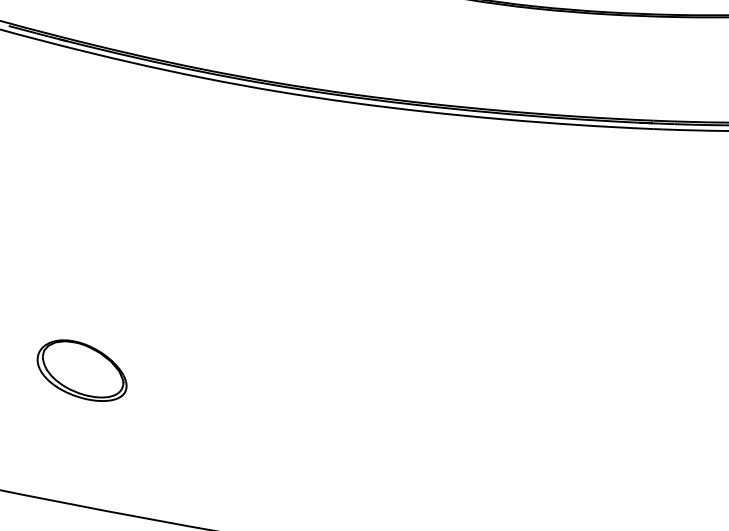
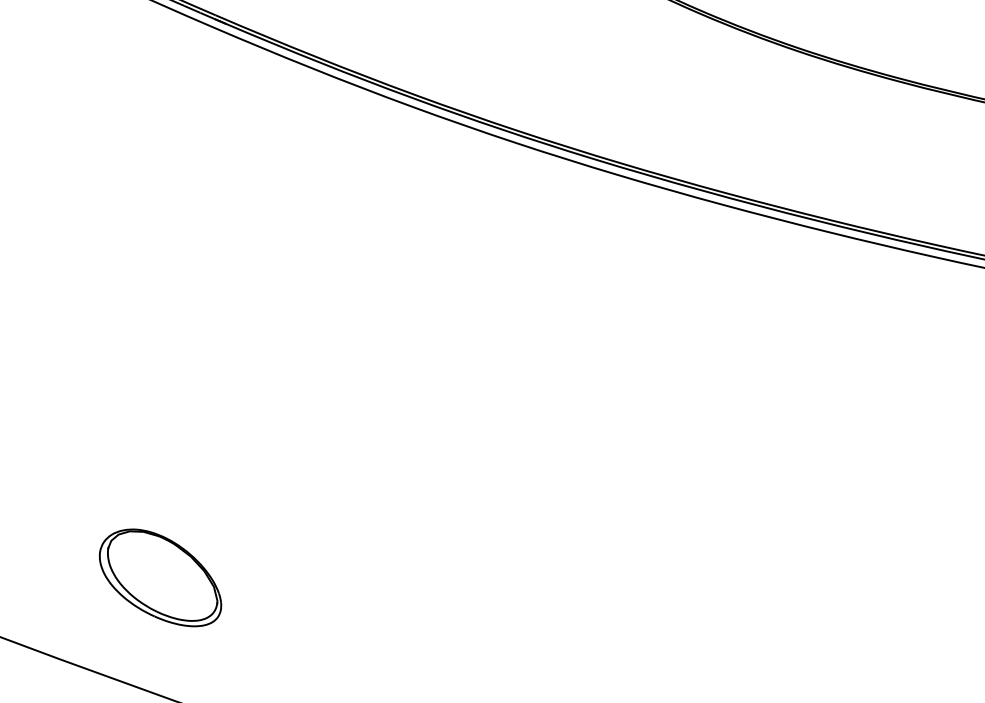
part: (81, 370) -> (160, 577), moved

